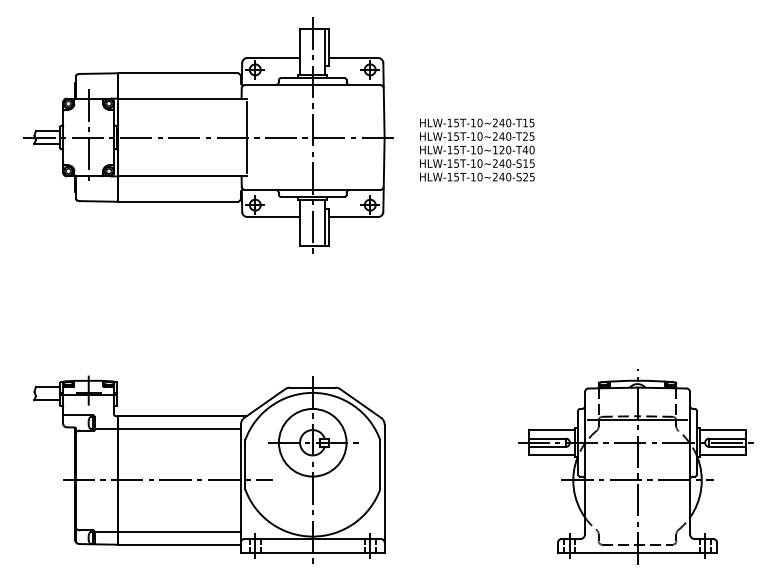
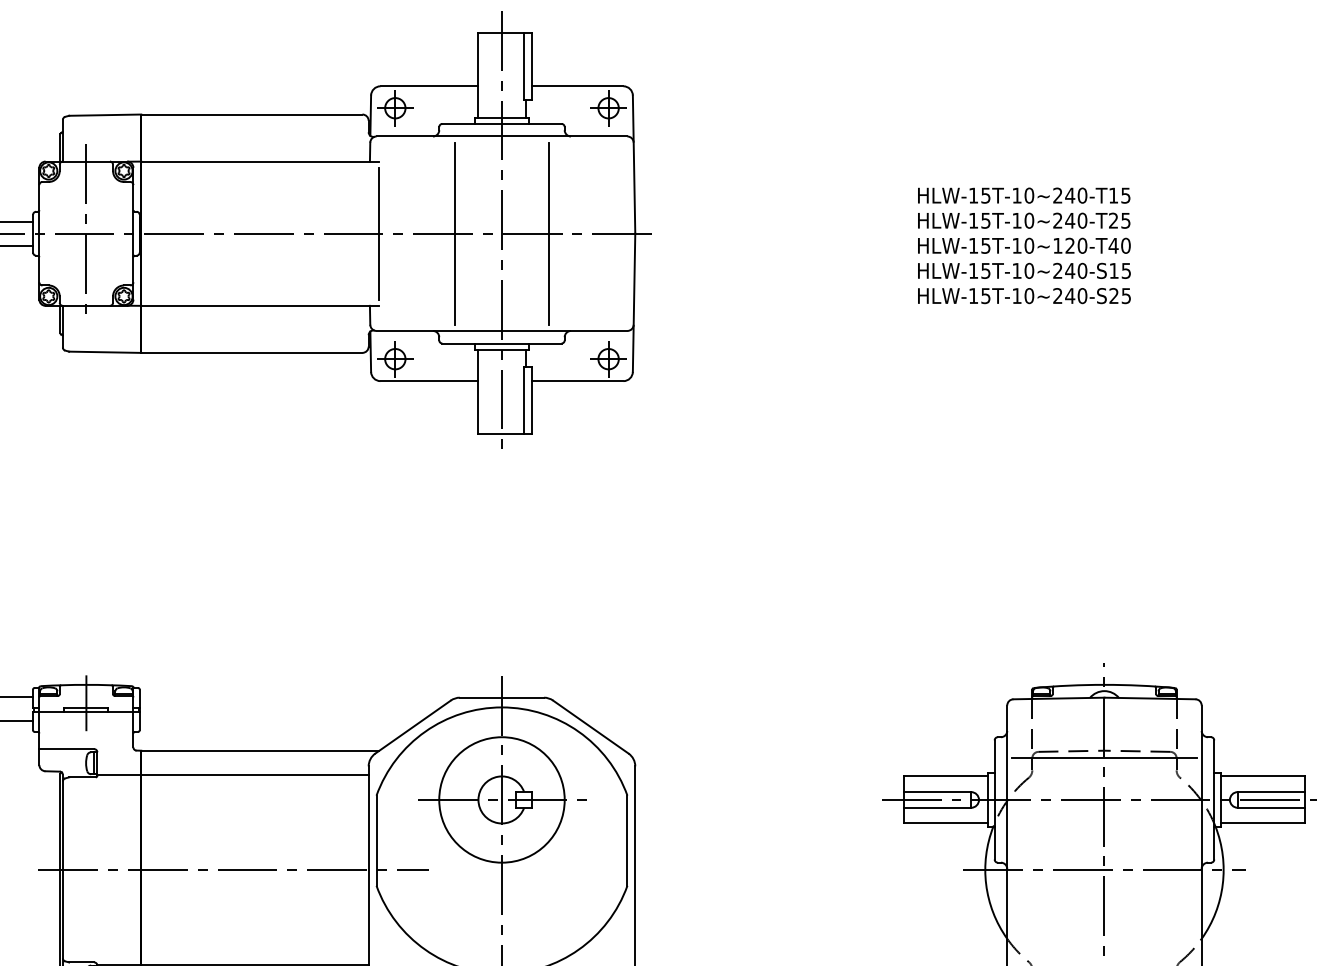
line: (287, 137) -> (455, 233), added
line: (338, 137) -> (549, 233), added
text: (477, 149) -> (1024, 244), moved

